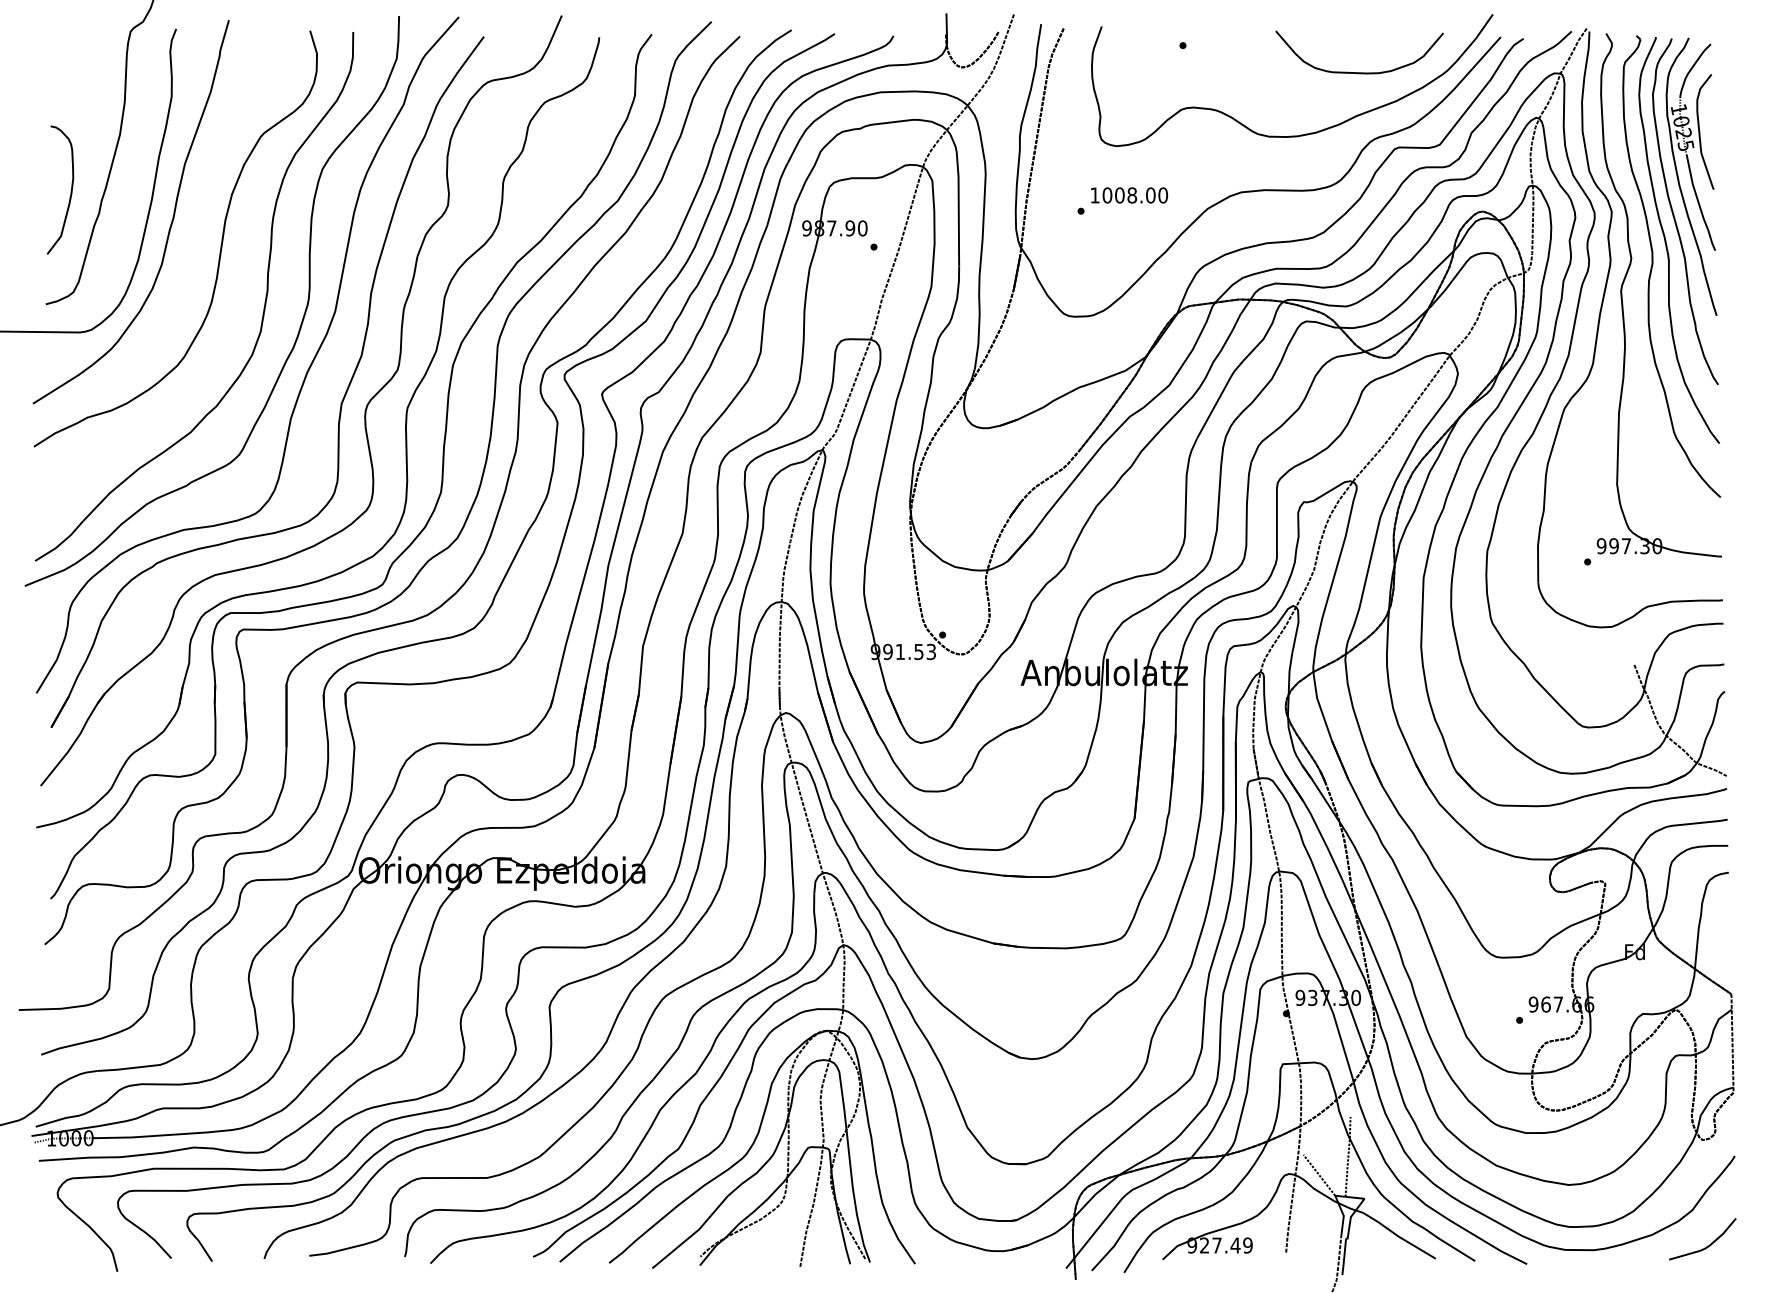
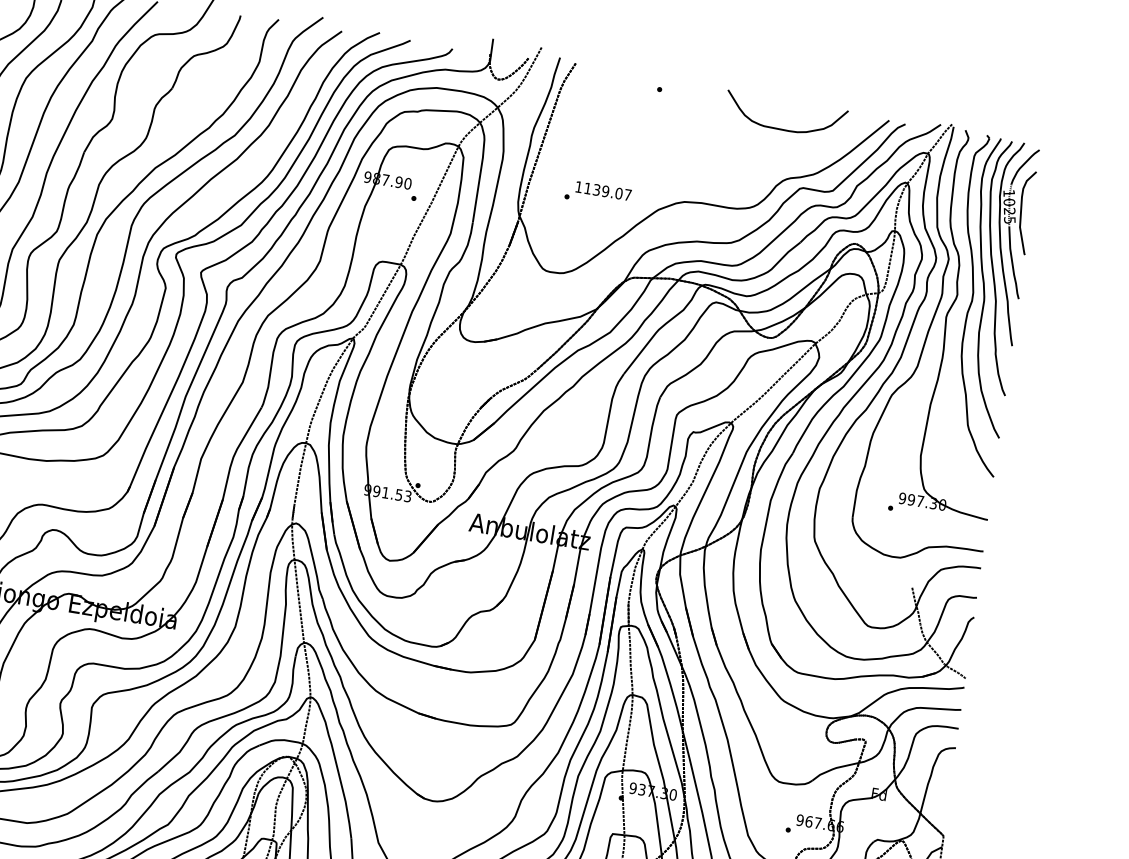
curve: (1305, 133) -> (737, 167), removed
text: (1135, 195) -> (608, 191), 1008.00 -> 1139.07

